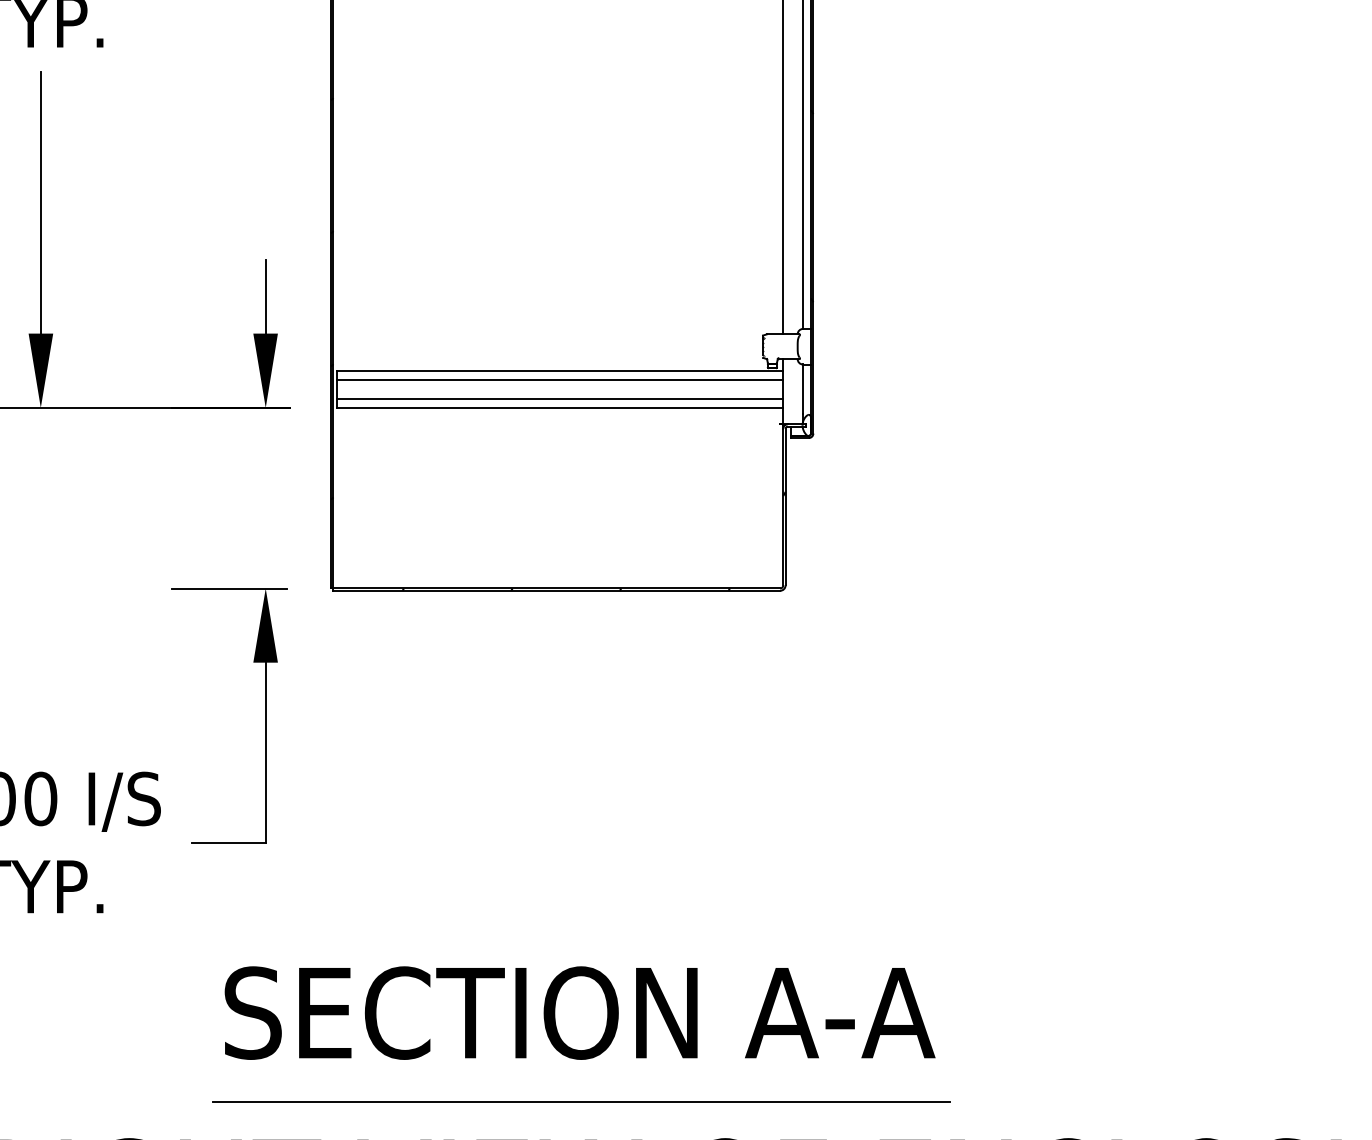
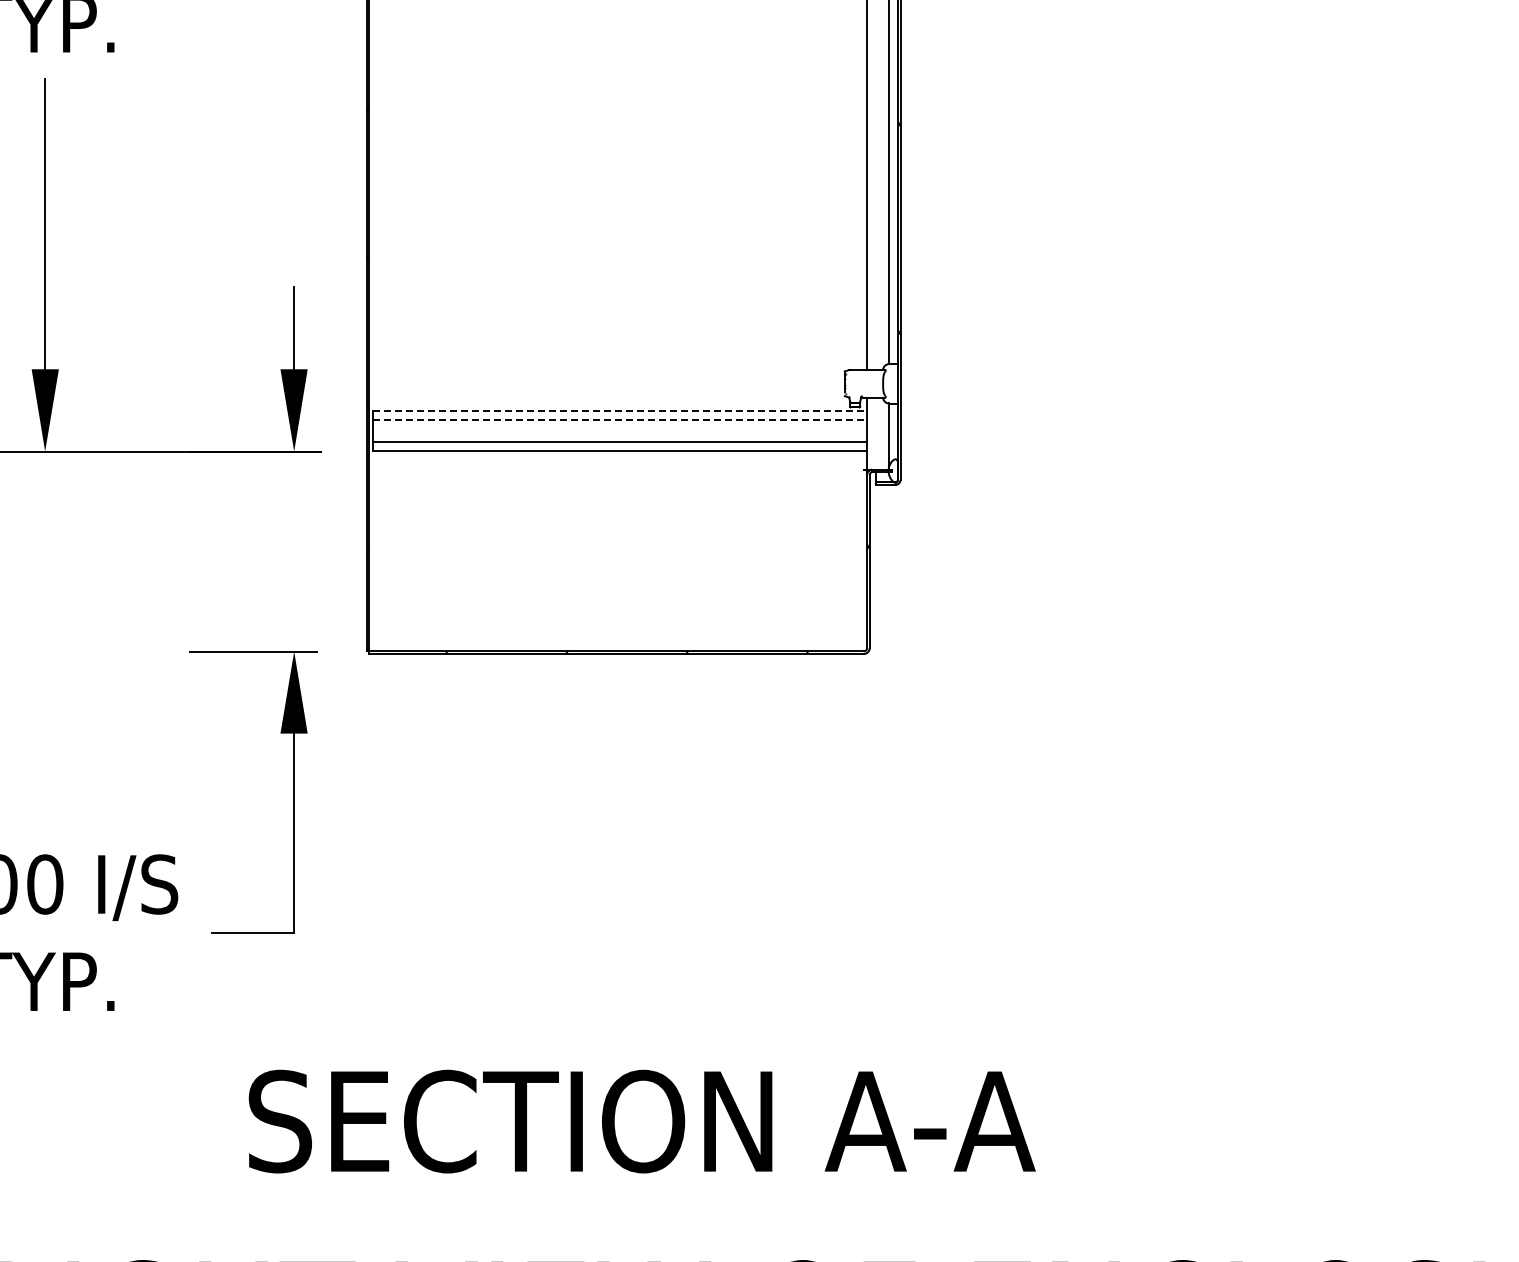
line: (560, 370) -> (620, 410), solid -> dashed
line: (560, 379) -> (620, 420), solid -> dashed
line: (581, 1102) -> (643, 1220), removed

